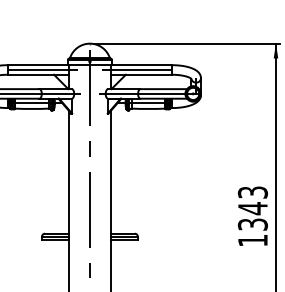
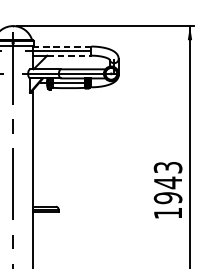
line: (141, 65) -> (62, 46), solid -> dashed
line: (149, 74) -> (69, 55), solid -> dashed
text: (252, 224) -> (167, 198), 1343 -> 1943

